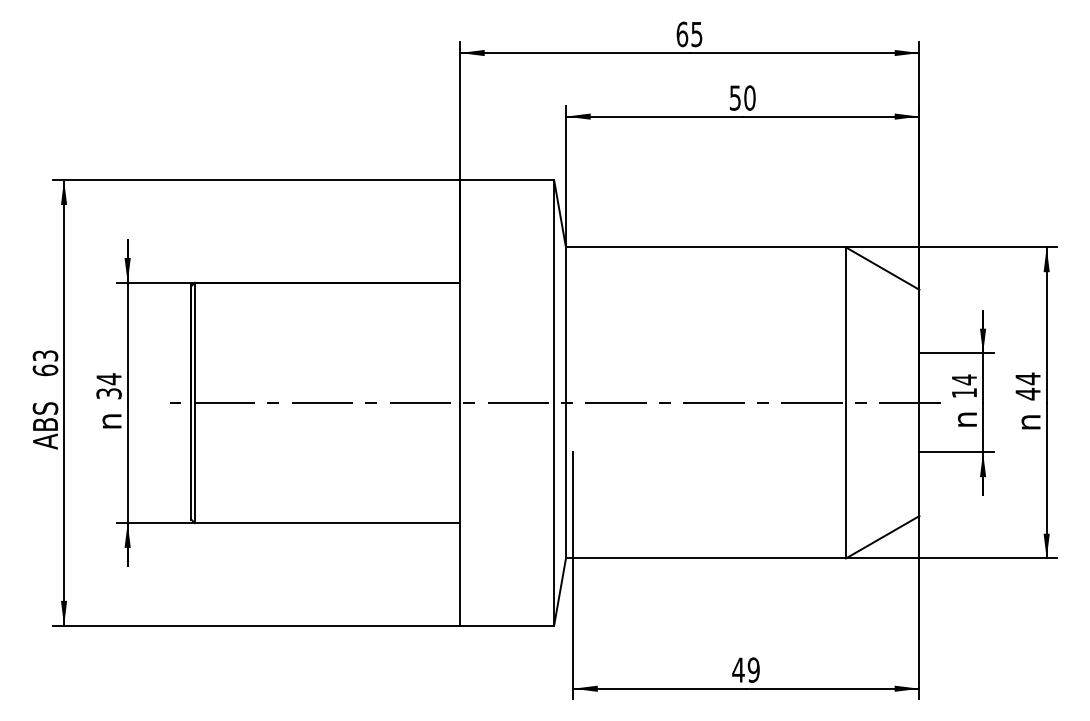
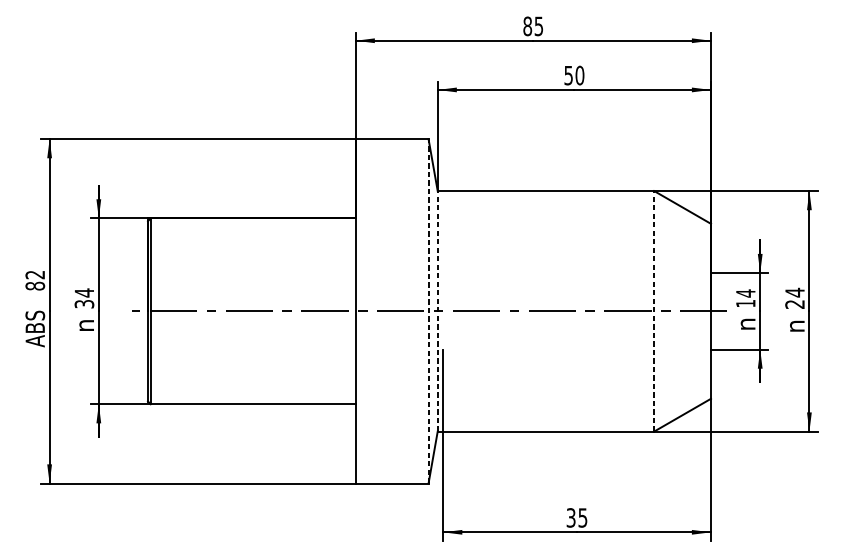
text: (682, 34) -> (527, 26), 65 -> 85
text: (45, 363) -> (35, 280), 63 -> 82
text: (1027, 393) -> (794, 304), 44 -> 24
line: (554, 402) -> (428, 310), solid -> dashed
line: (565, 402) -> (437, 310), solid -> dashed
line: (845, 402) -> (653, 310), solid -> dashed
text: (745, 669) -> (576, 517), 49 -> 35

